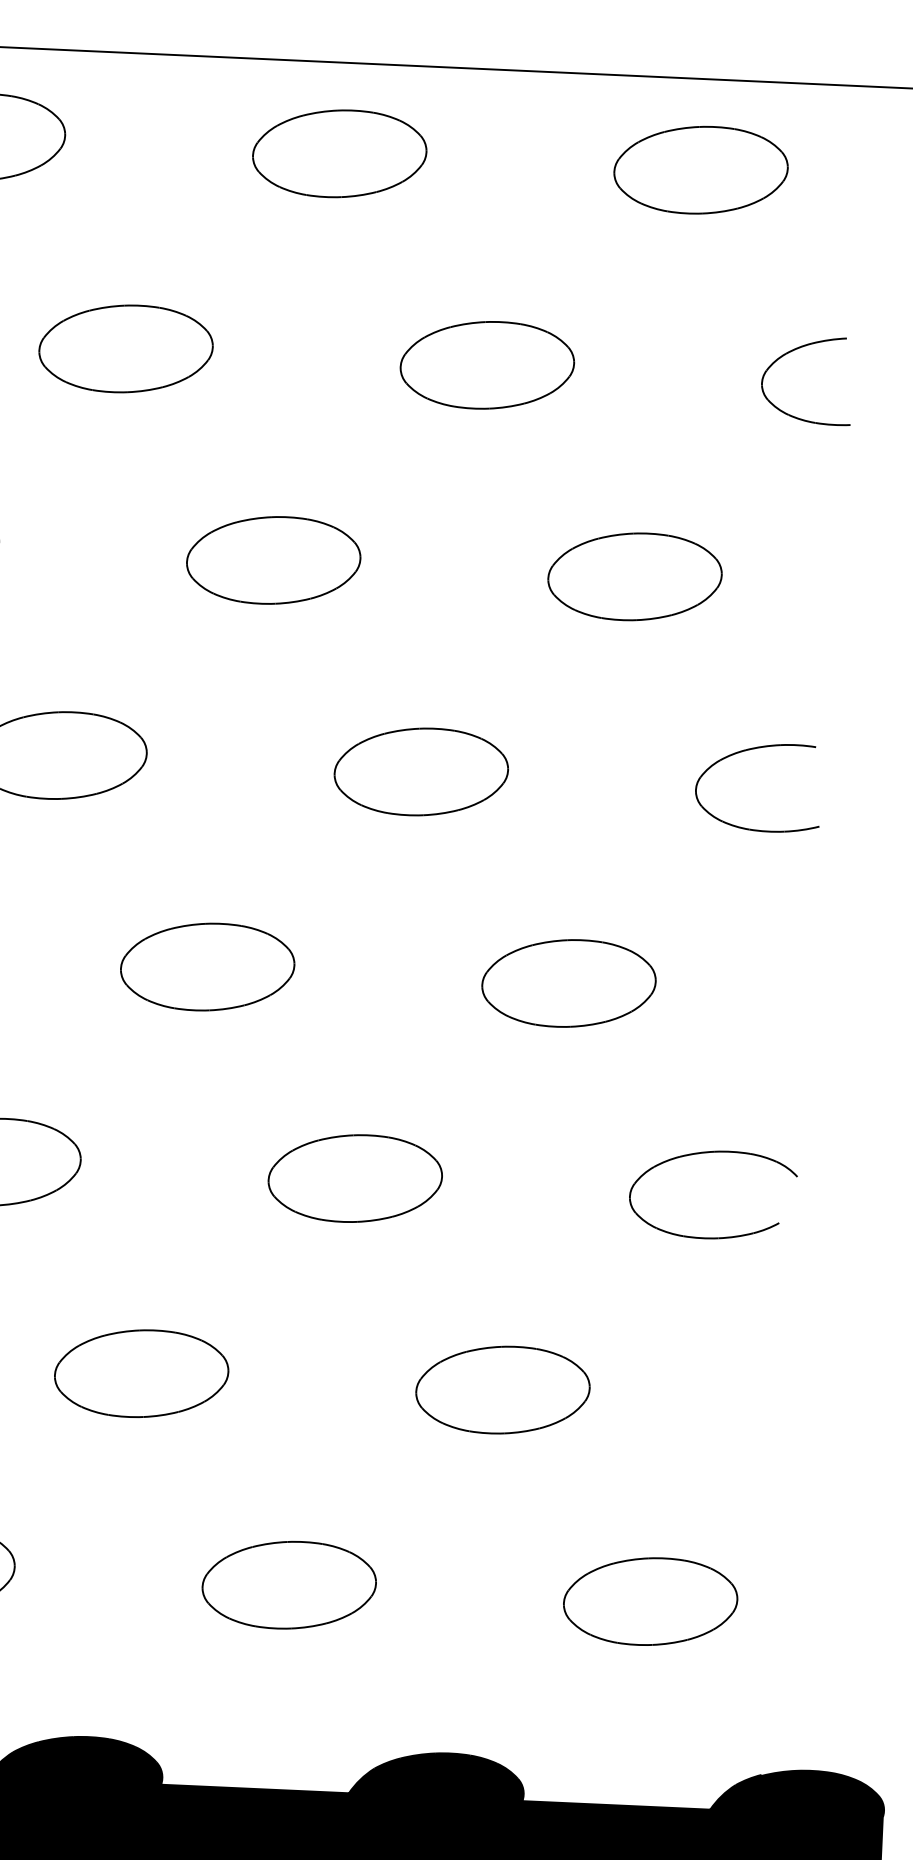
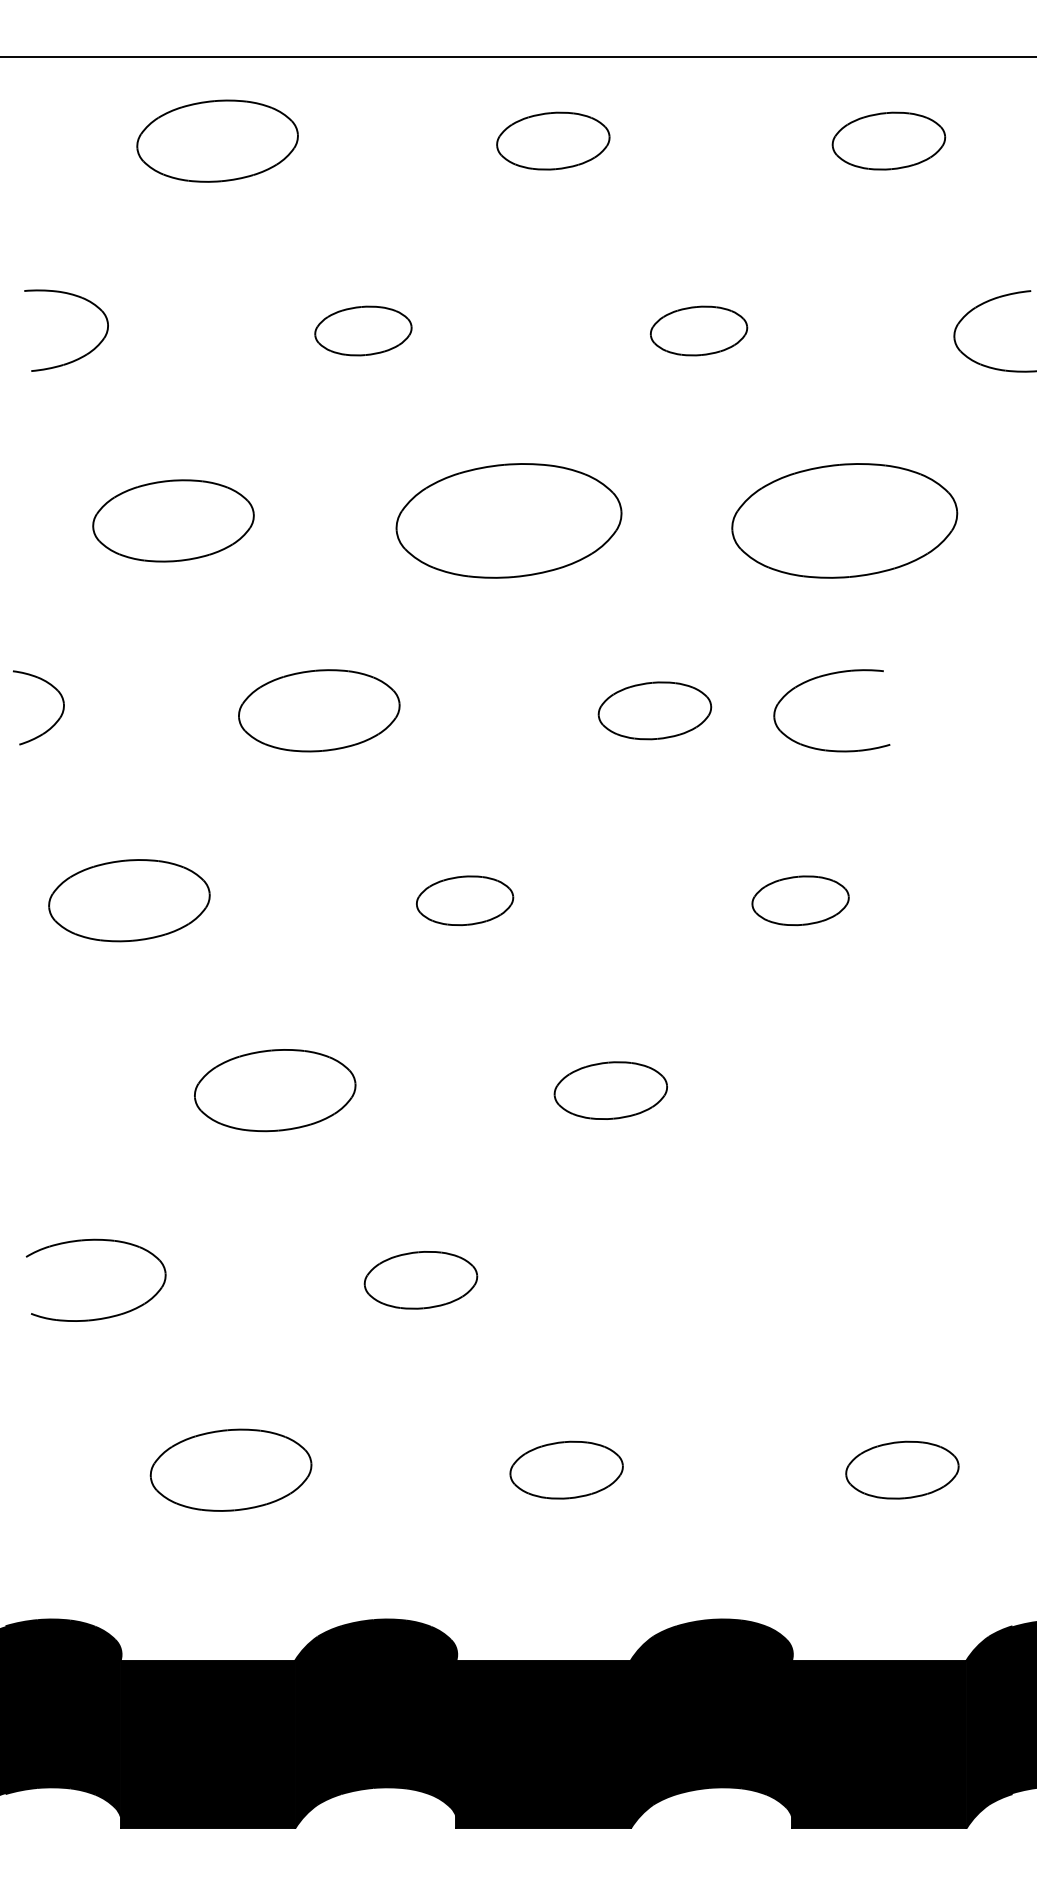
part: (340, 153) -> (553, 140), size x0.7
part: (700, 169) -> (888, 140), size x0.7
part: (126, 348) -> (363, 330), size x0.6
part: (486, 364) -> (698, 330), size x0.6
part: (274, 560) -> (509, 520), size x1.4
part: (634, 576) -> (844, 520), size x1.4
part: (748, 750) -> (821, 677), moved
part: (420, 771) -> (654, 710), size x0.7
part: (207, 966) -> (464, 900), size x0.6
part: (568, 983) -> (800, 900), size x0.6
part: (707, 1153) -> (936, 1052), removed
part: (354, 1178) -> (610, 1090), size x0.7
part: (141, 1372) -> (420, 1279), size x0.7
part: (502, 1389) -> (756, 1279), removed
part: (289, 1584) -> (566, 1469), size x0.7
part: (650, 1600) -> (902, 1469), size x0.7

